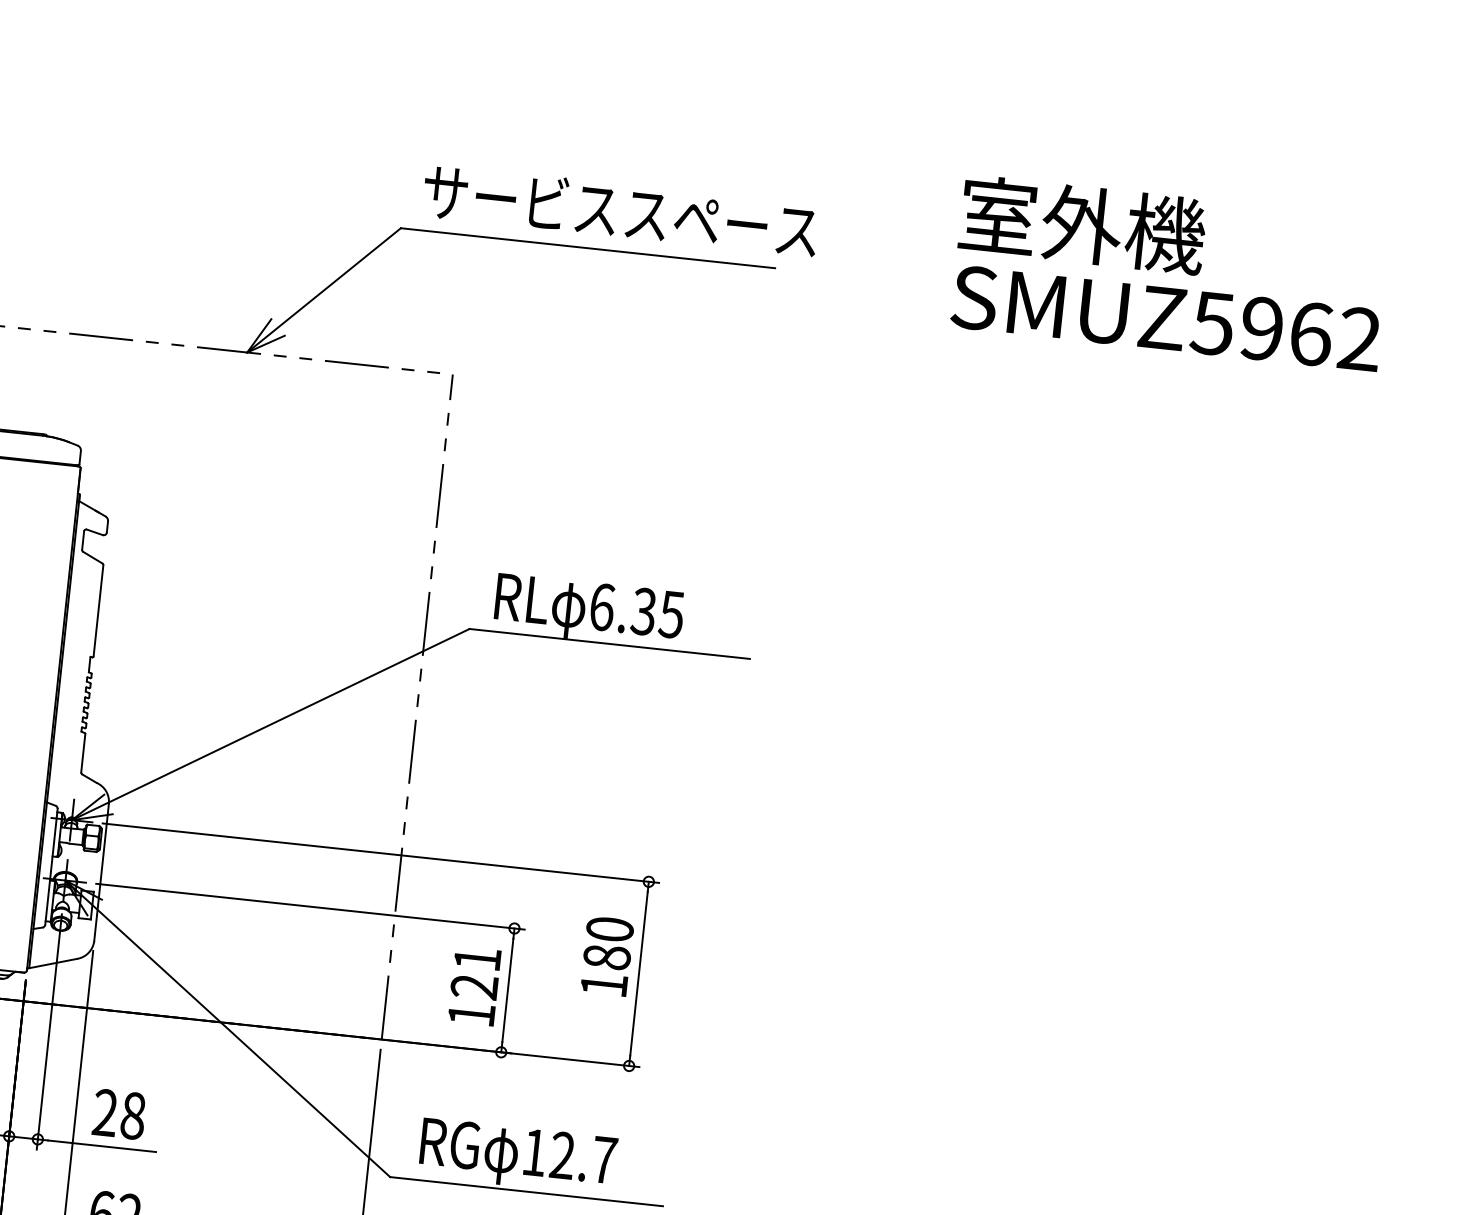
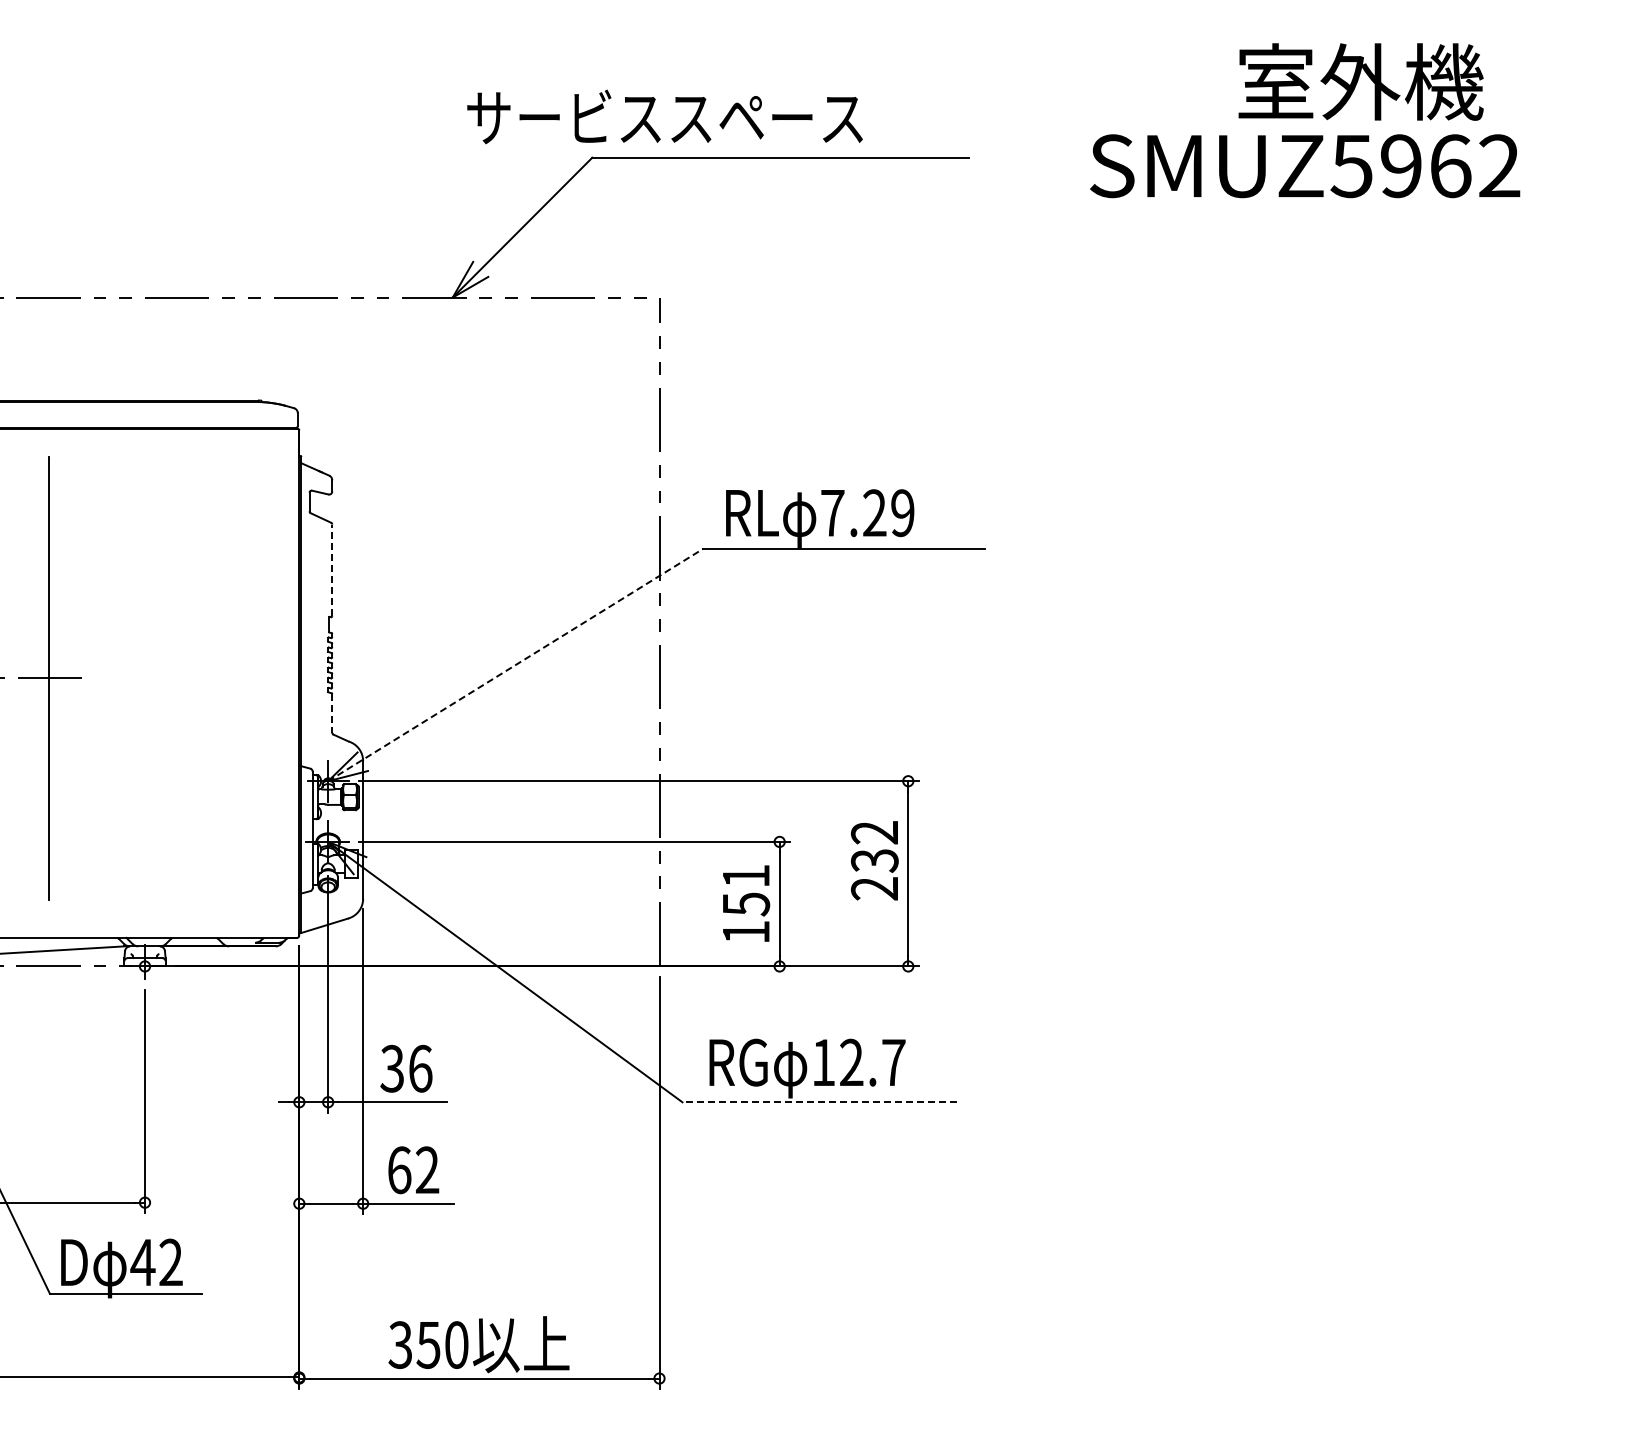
text: (620, 210) -> (664, 116), moved
text: (1082, 224) -> (1360, 81), moved
text: (1166, 318) -> (1305, 166), moved
line: (98, 611) -> (332, 570), solid -> dashed
text: (636, 611) -> (867, 513), 6.35 -> 7.29
line: (270, 725) -> (515, 665), solid -> dashed
line: (83, 754) -> (332, 714), solid -> dashed
text: (606, 957) -> (874, 860), 180 -> 232
text: (474, 987) -> (746, 904), 121 -> 151
text: (119, 1114) -> (406, 1068), 28 -> 36
line: (526, 1191) -> (819, 1102), solid -> dashed

